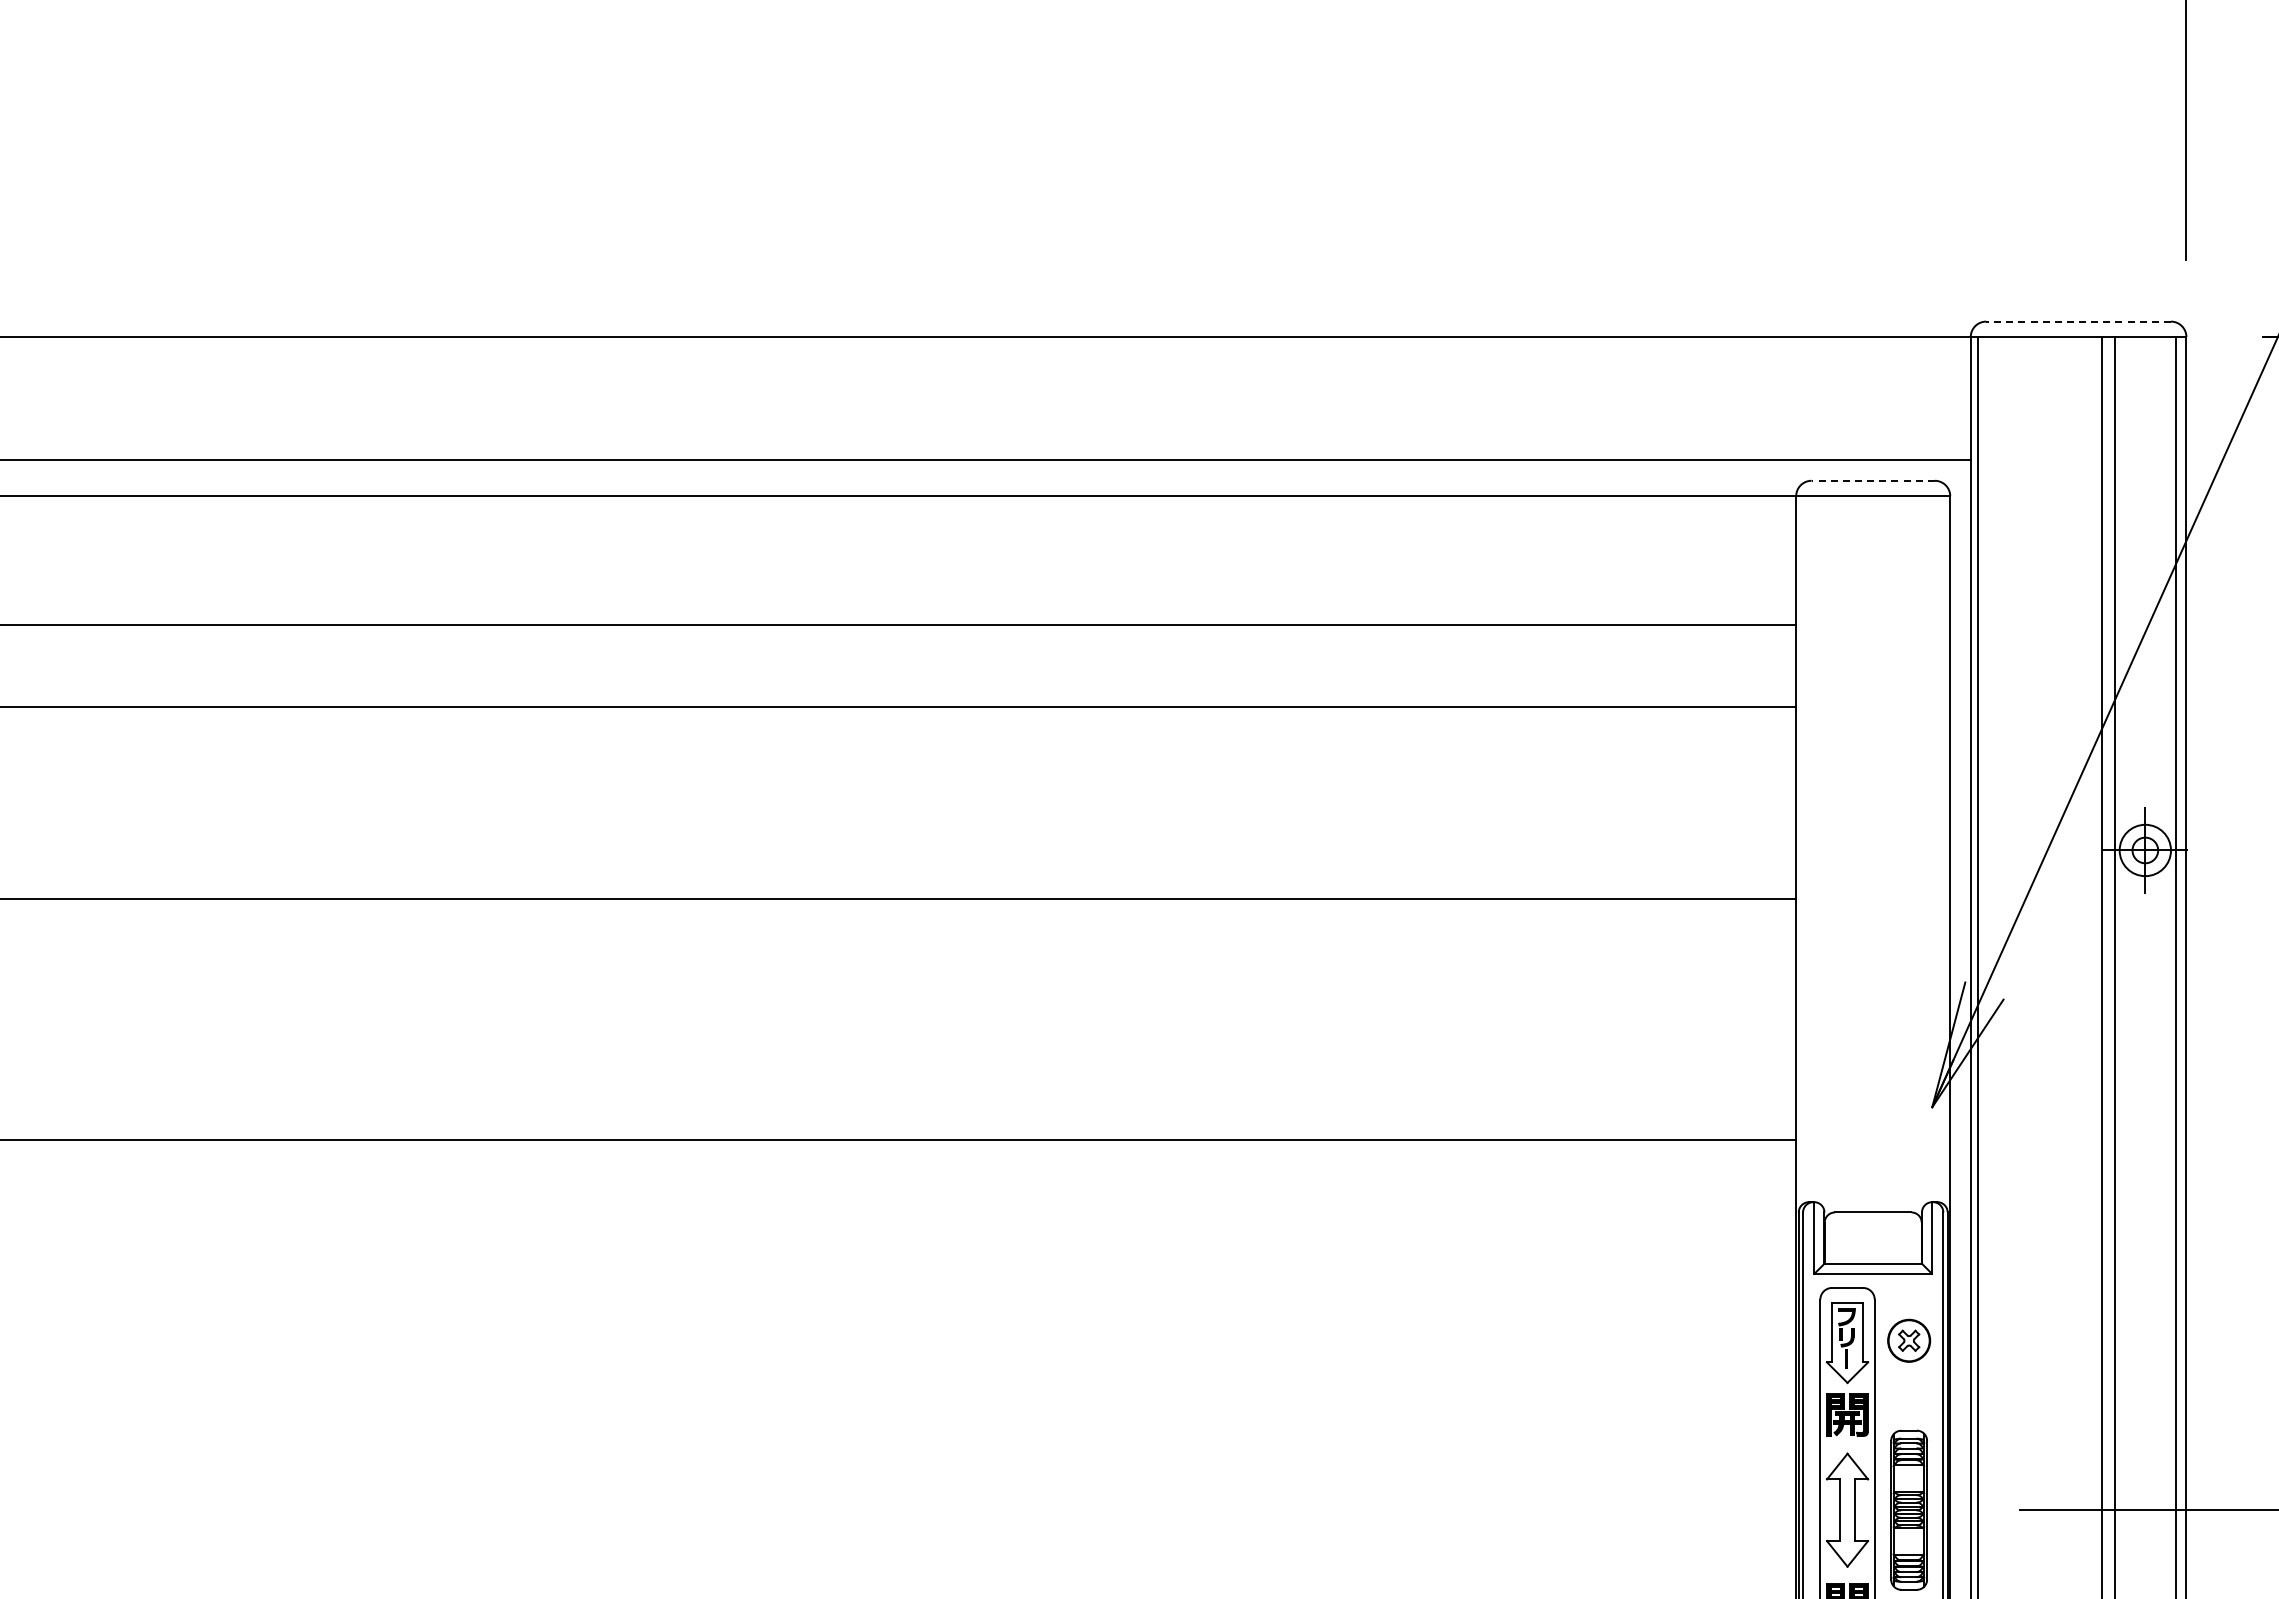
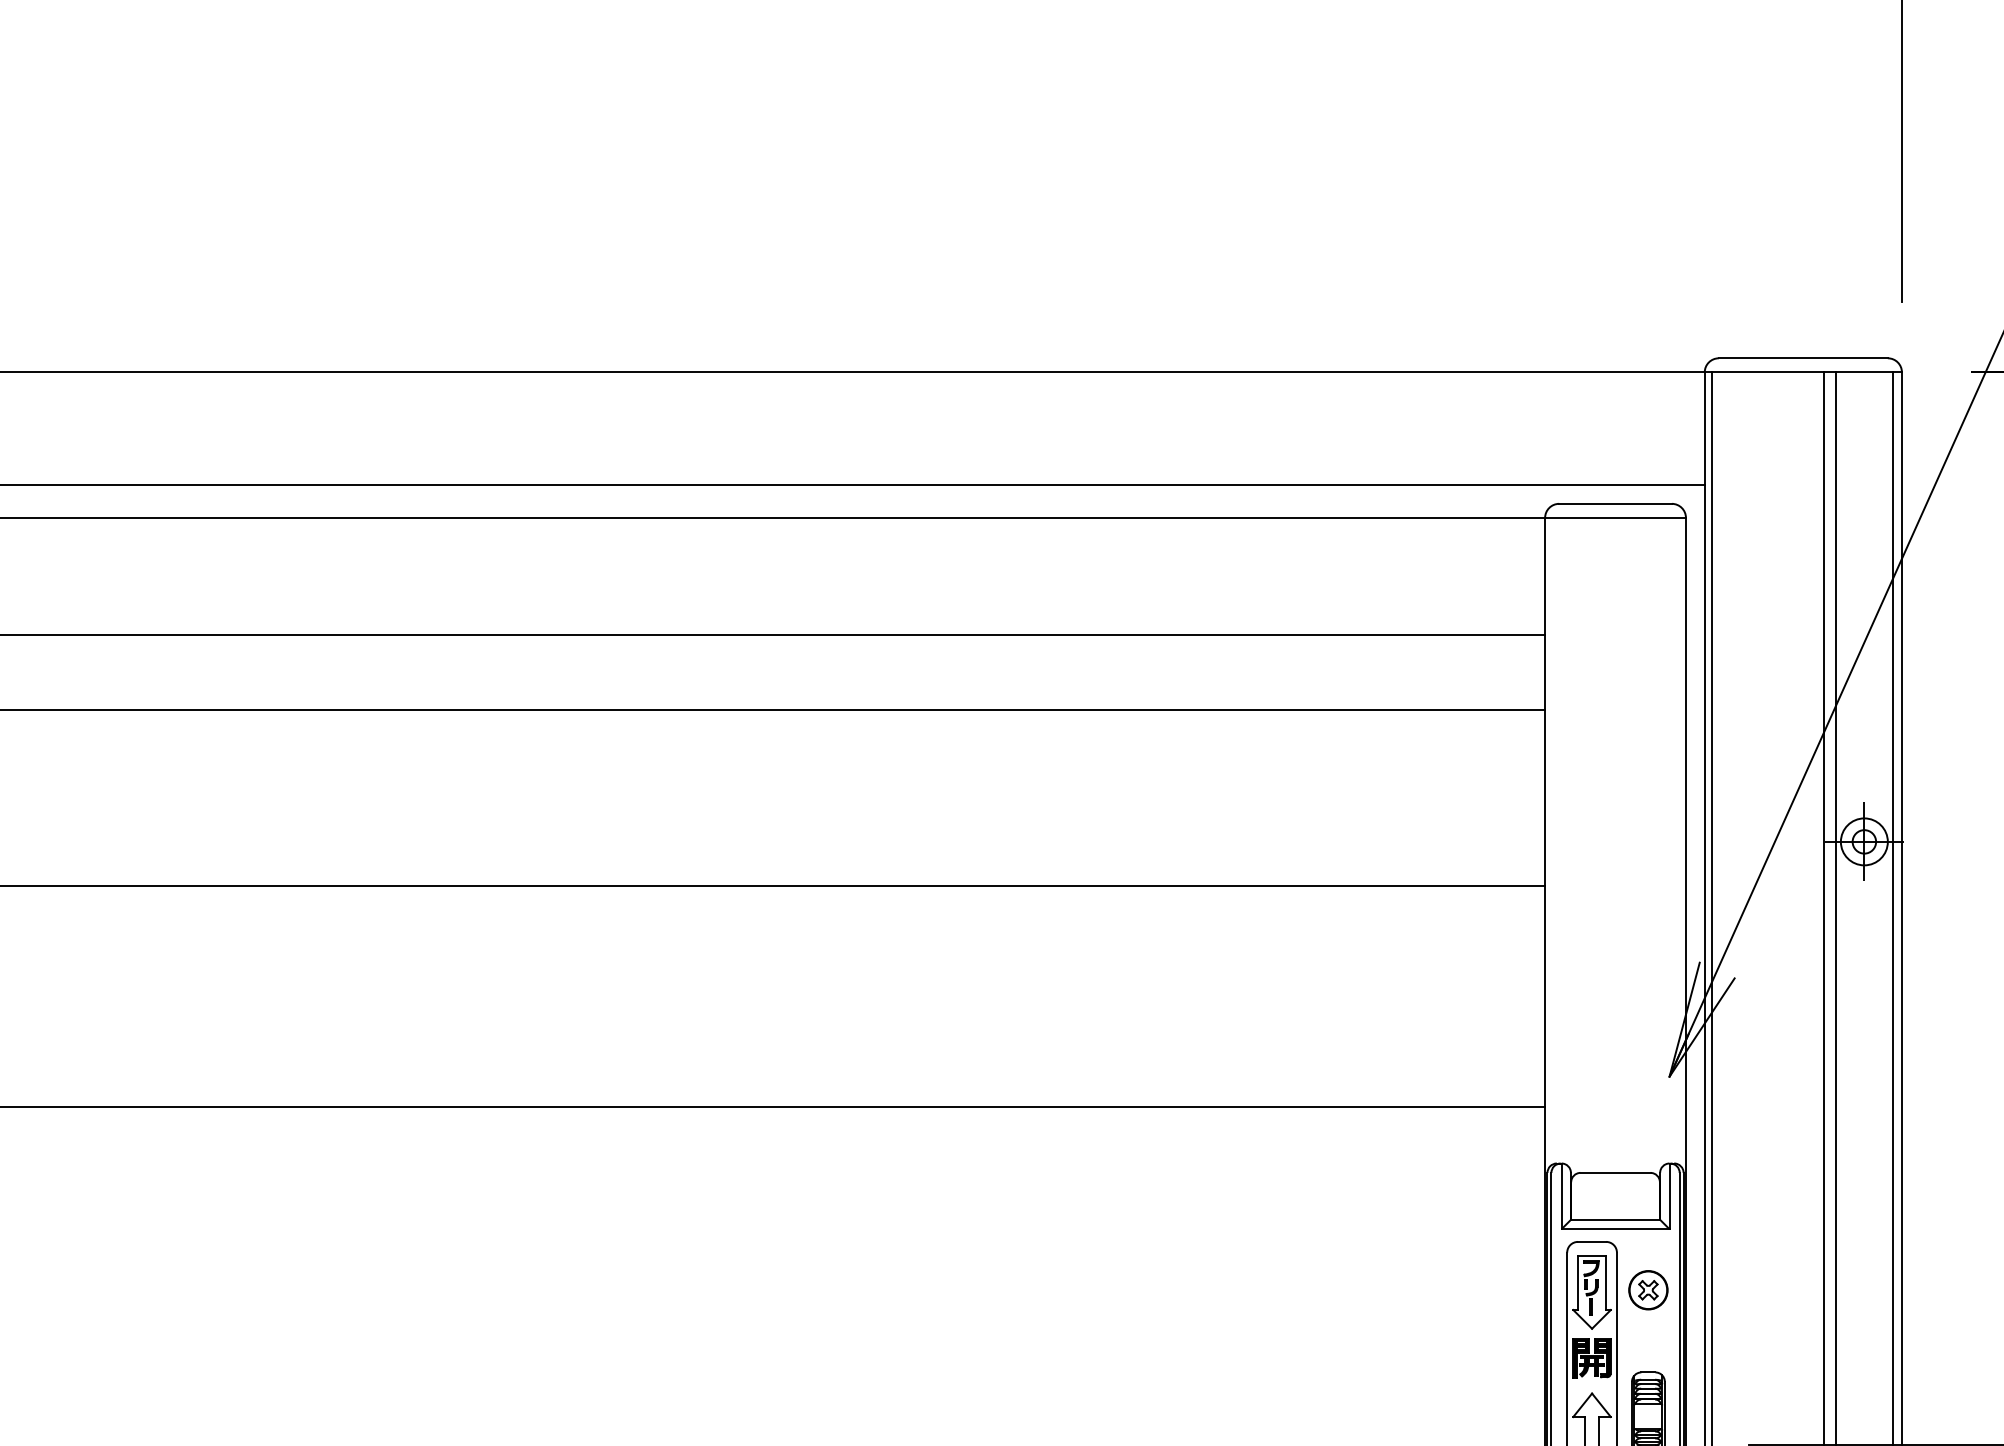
line: (2078, 321) -> (1803, 358), dashed -> solid
line: (1873, 480) -> (1615, 503), dashed -> solid

